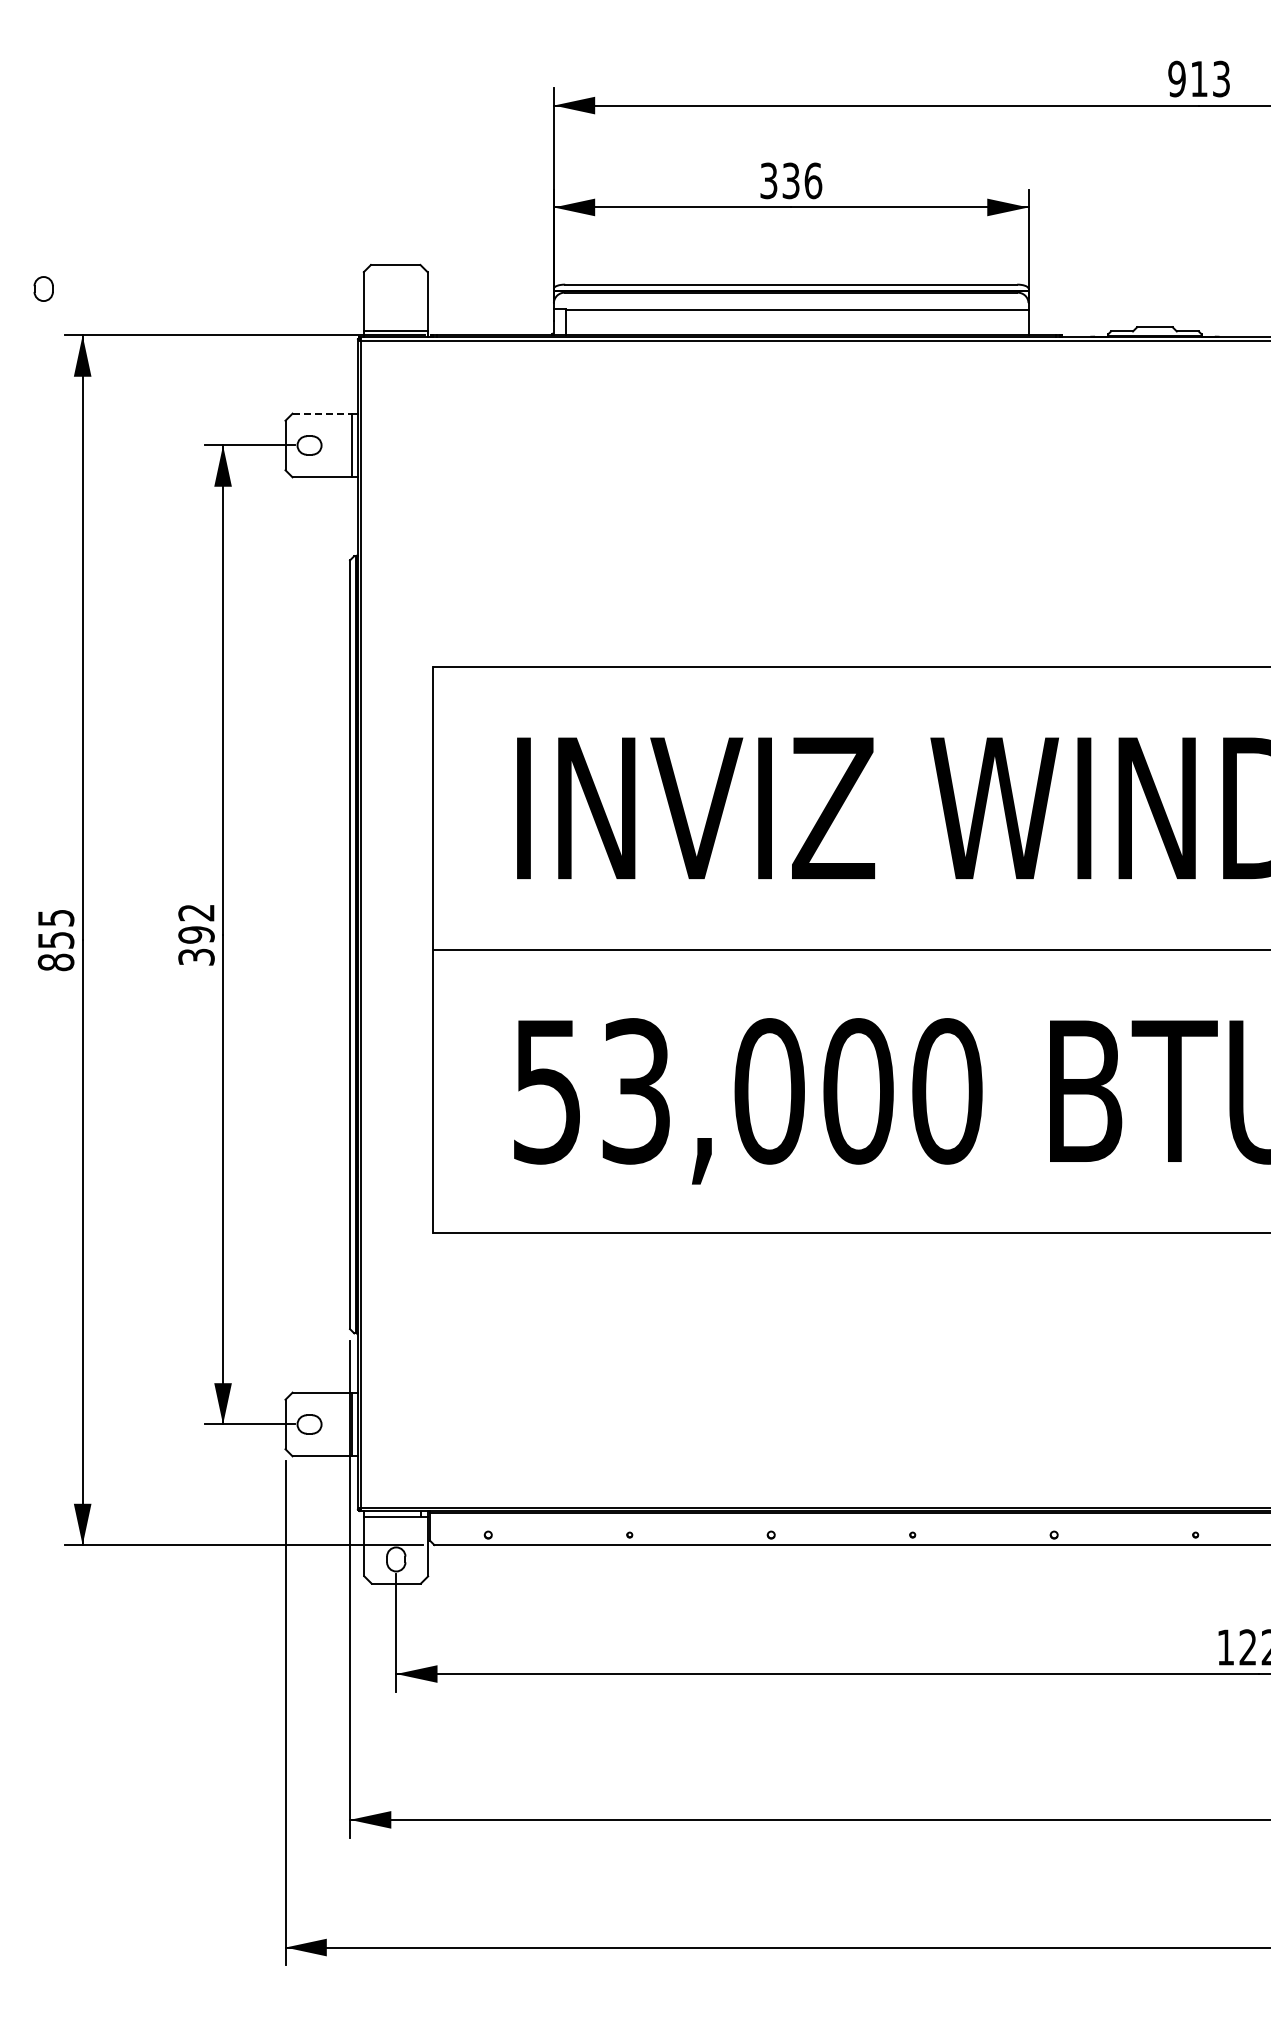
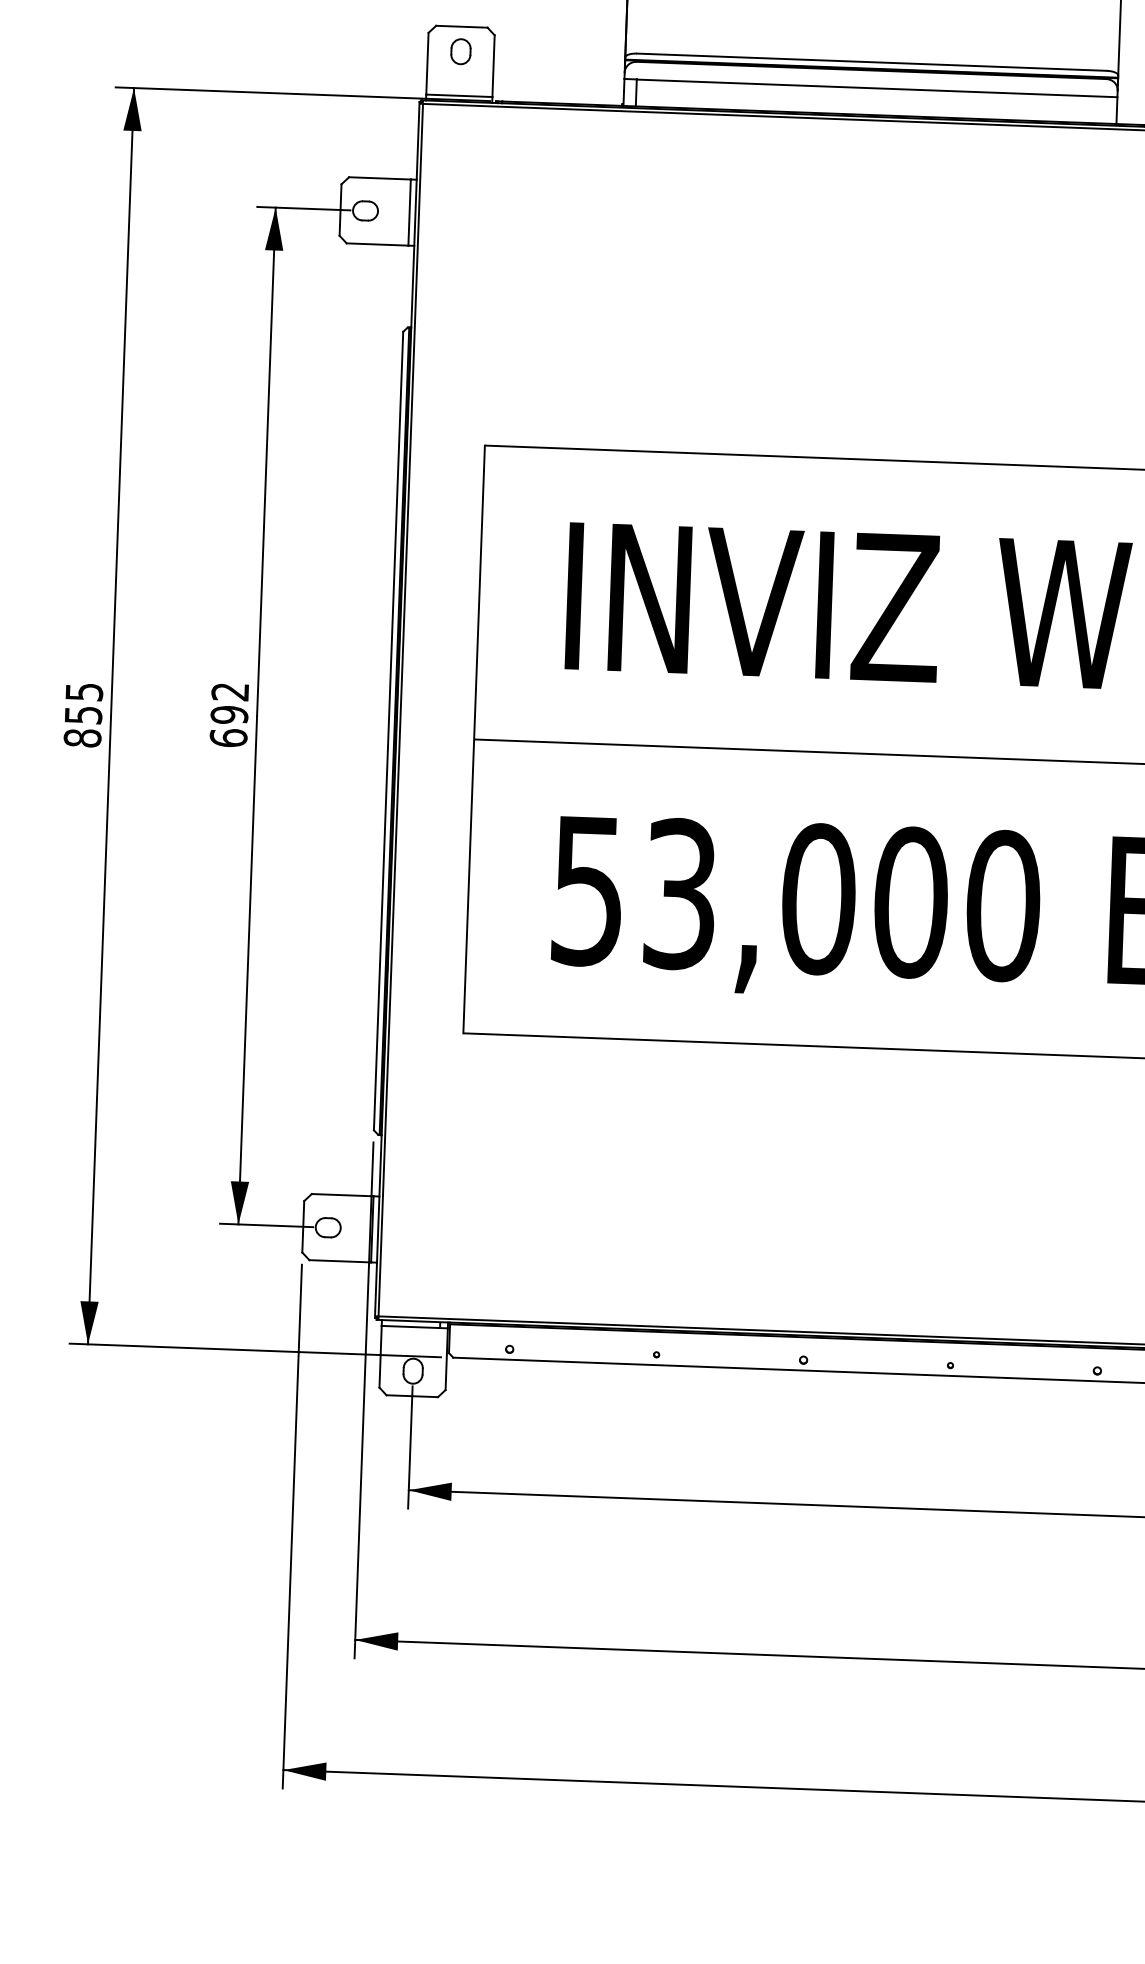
part: (43, 288) -> (460, 51), moved
line: (322, 413) -> (380, 178), dashed -> solid
text: (196, 956) -> (228, 737), 392 -> 692

